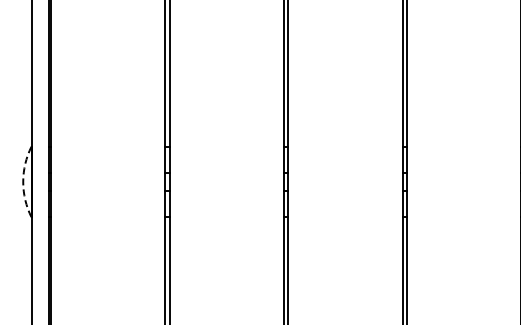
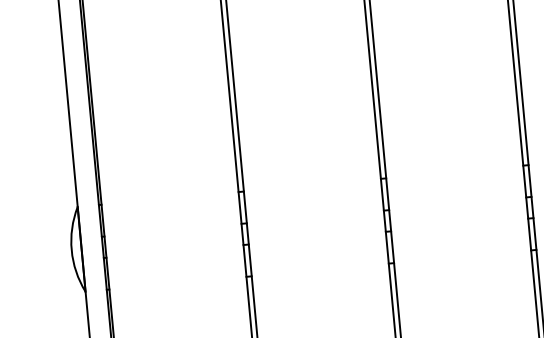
arc: (23, 181) -> (71, 249), dashed -> solid

